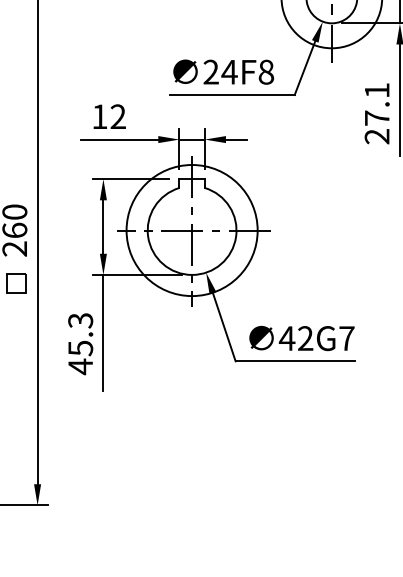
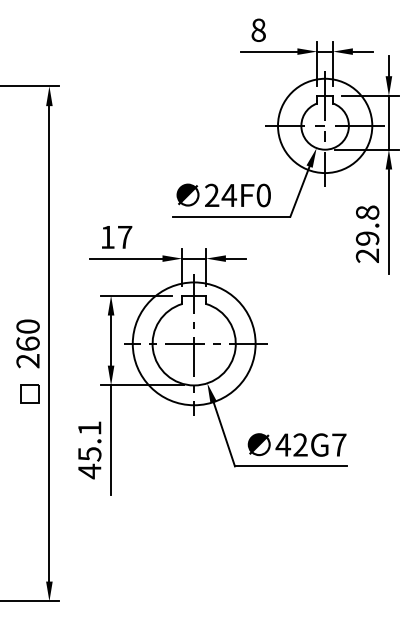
text: (266, 72) -> (263, 195), 24F8 -> 24F0
text: (377, 104) -> (367, 225), 27.1 -> 29.8
text: (117, 115) -> (124, 236), 12 -> 17
text: (80, 320) -> (89, 428), 45.3 -> 45.1

